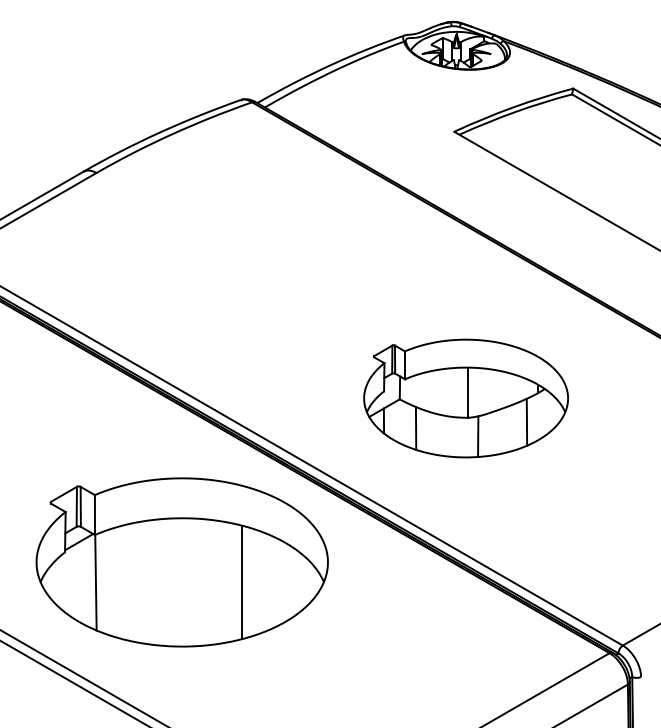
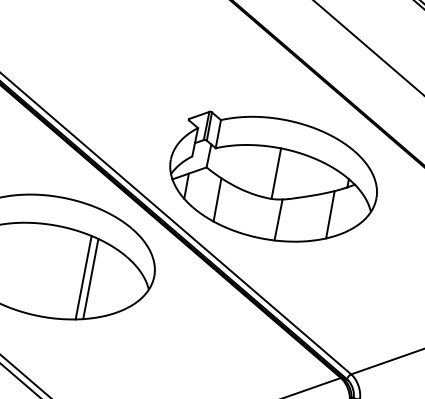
part: (465, 398) -> (273, 179), size x1.43
line: (231, 582) -> (83, 277), added

